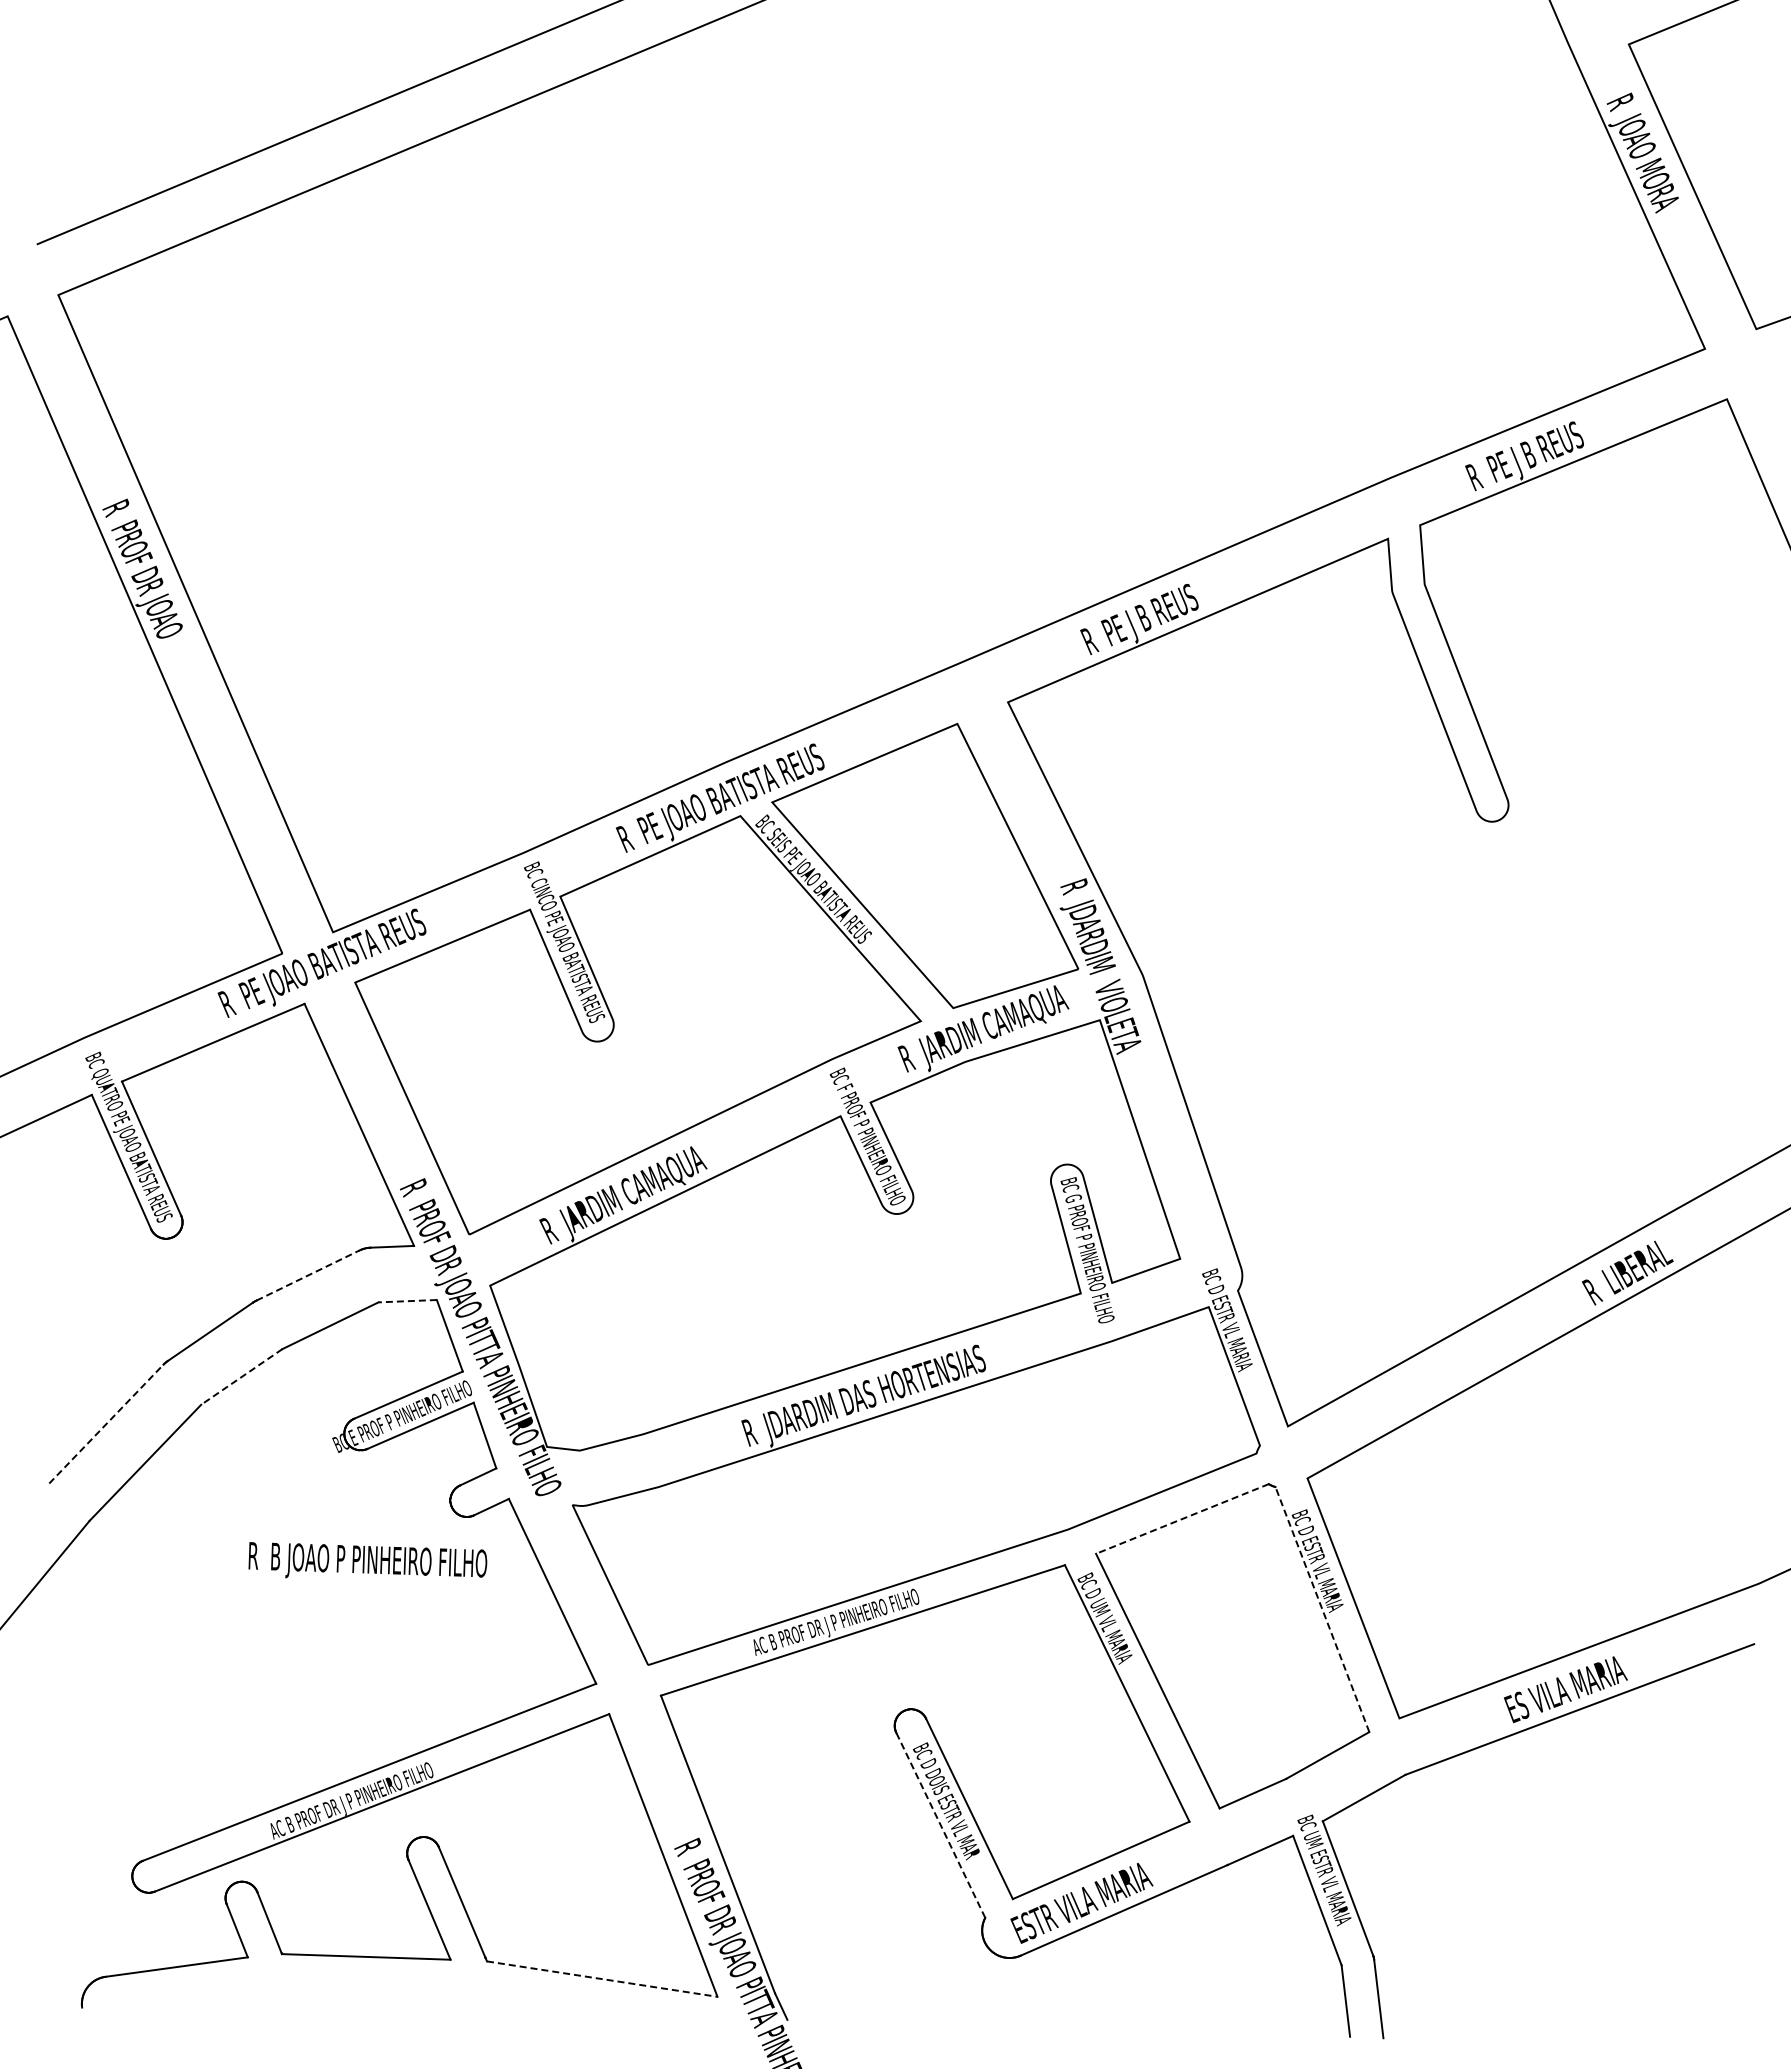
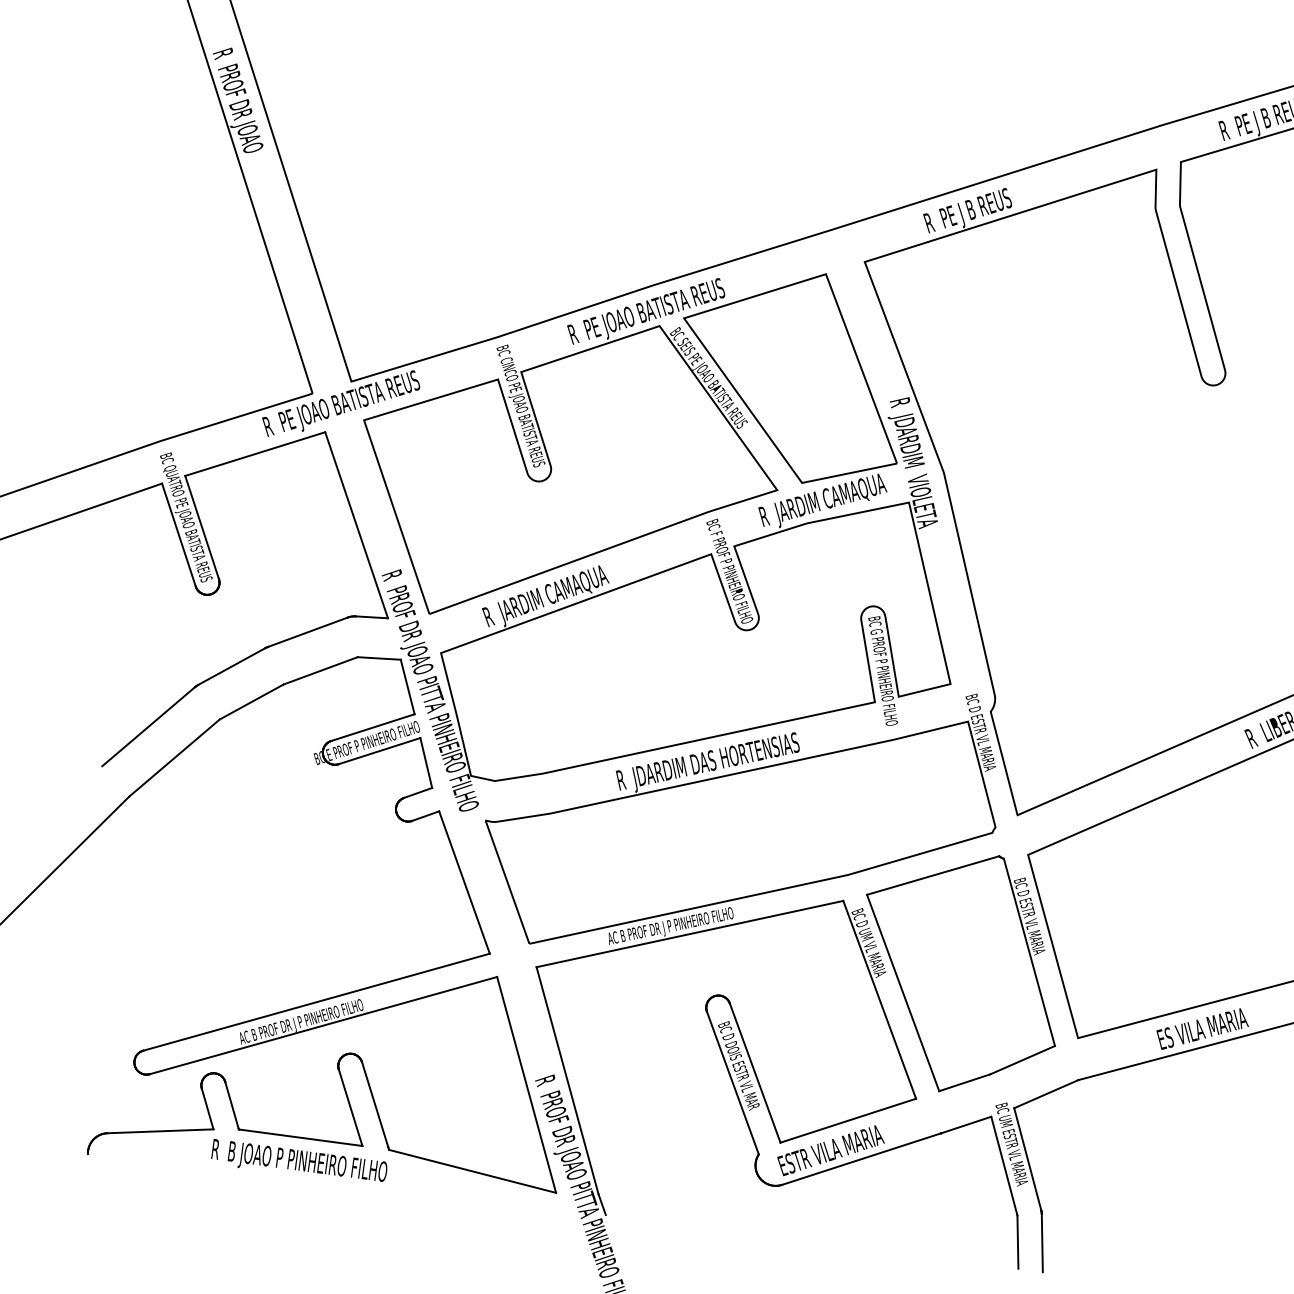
line: (308, 1275) -> (308, 632), dashed -> solid
line: (407, 1301) -> (379, 658), dashed -> solid
line: (241, 1377) -> (251, 702), dashed -> solid
line: (106, 1423) -> (148, 726), dashed -> solid
line: (1181, 1519) -> (932, 875), dashed -> solid
text: (367, 1560) -> (299, 1161), moved
line: (1322, 1609) -> (1029, 952), dashed -> solid
line: (940, 1825) -> (732, 1083), dashed -> solid
line: (602, 1979) -> (472, 1171), dashed -> solid

